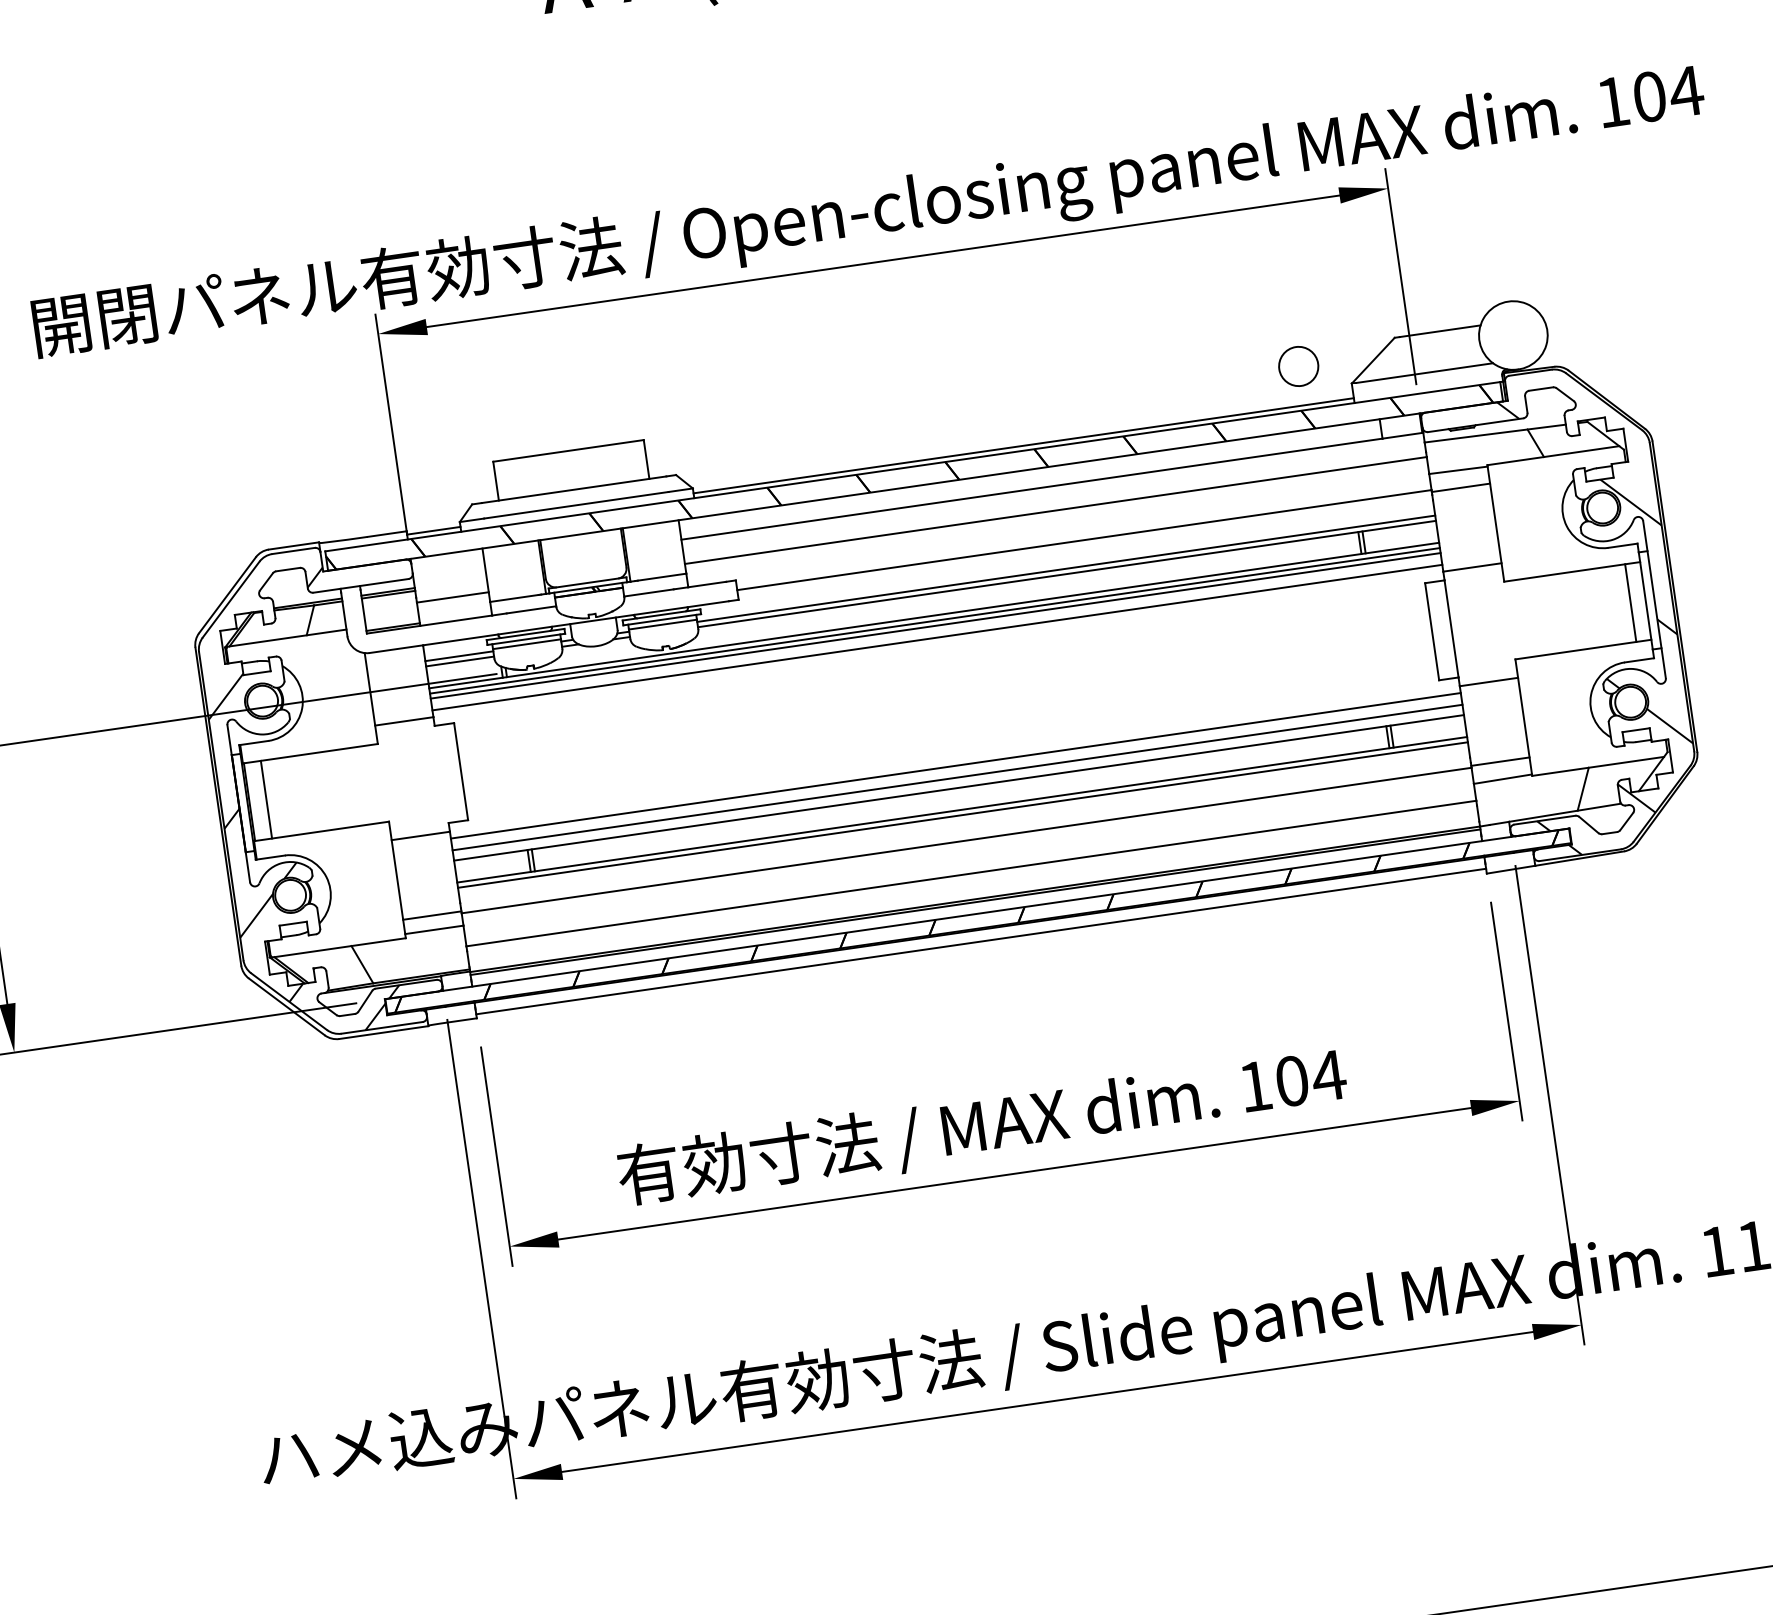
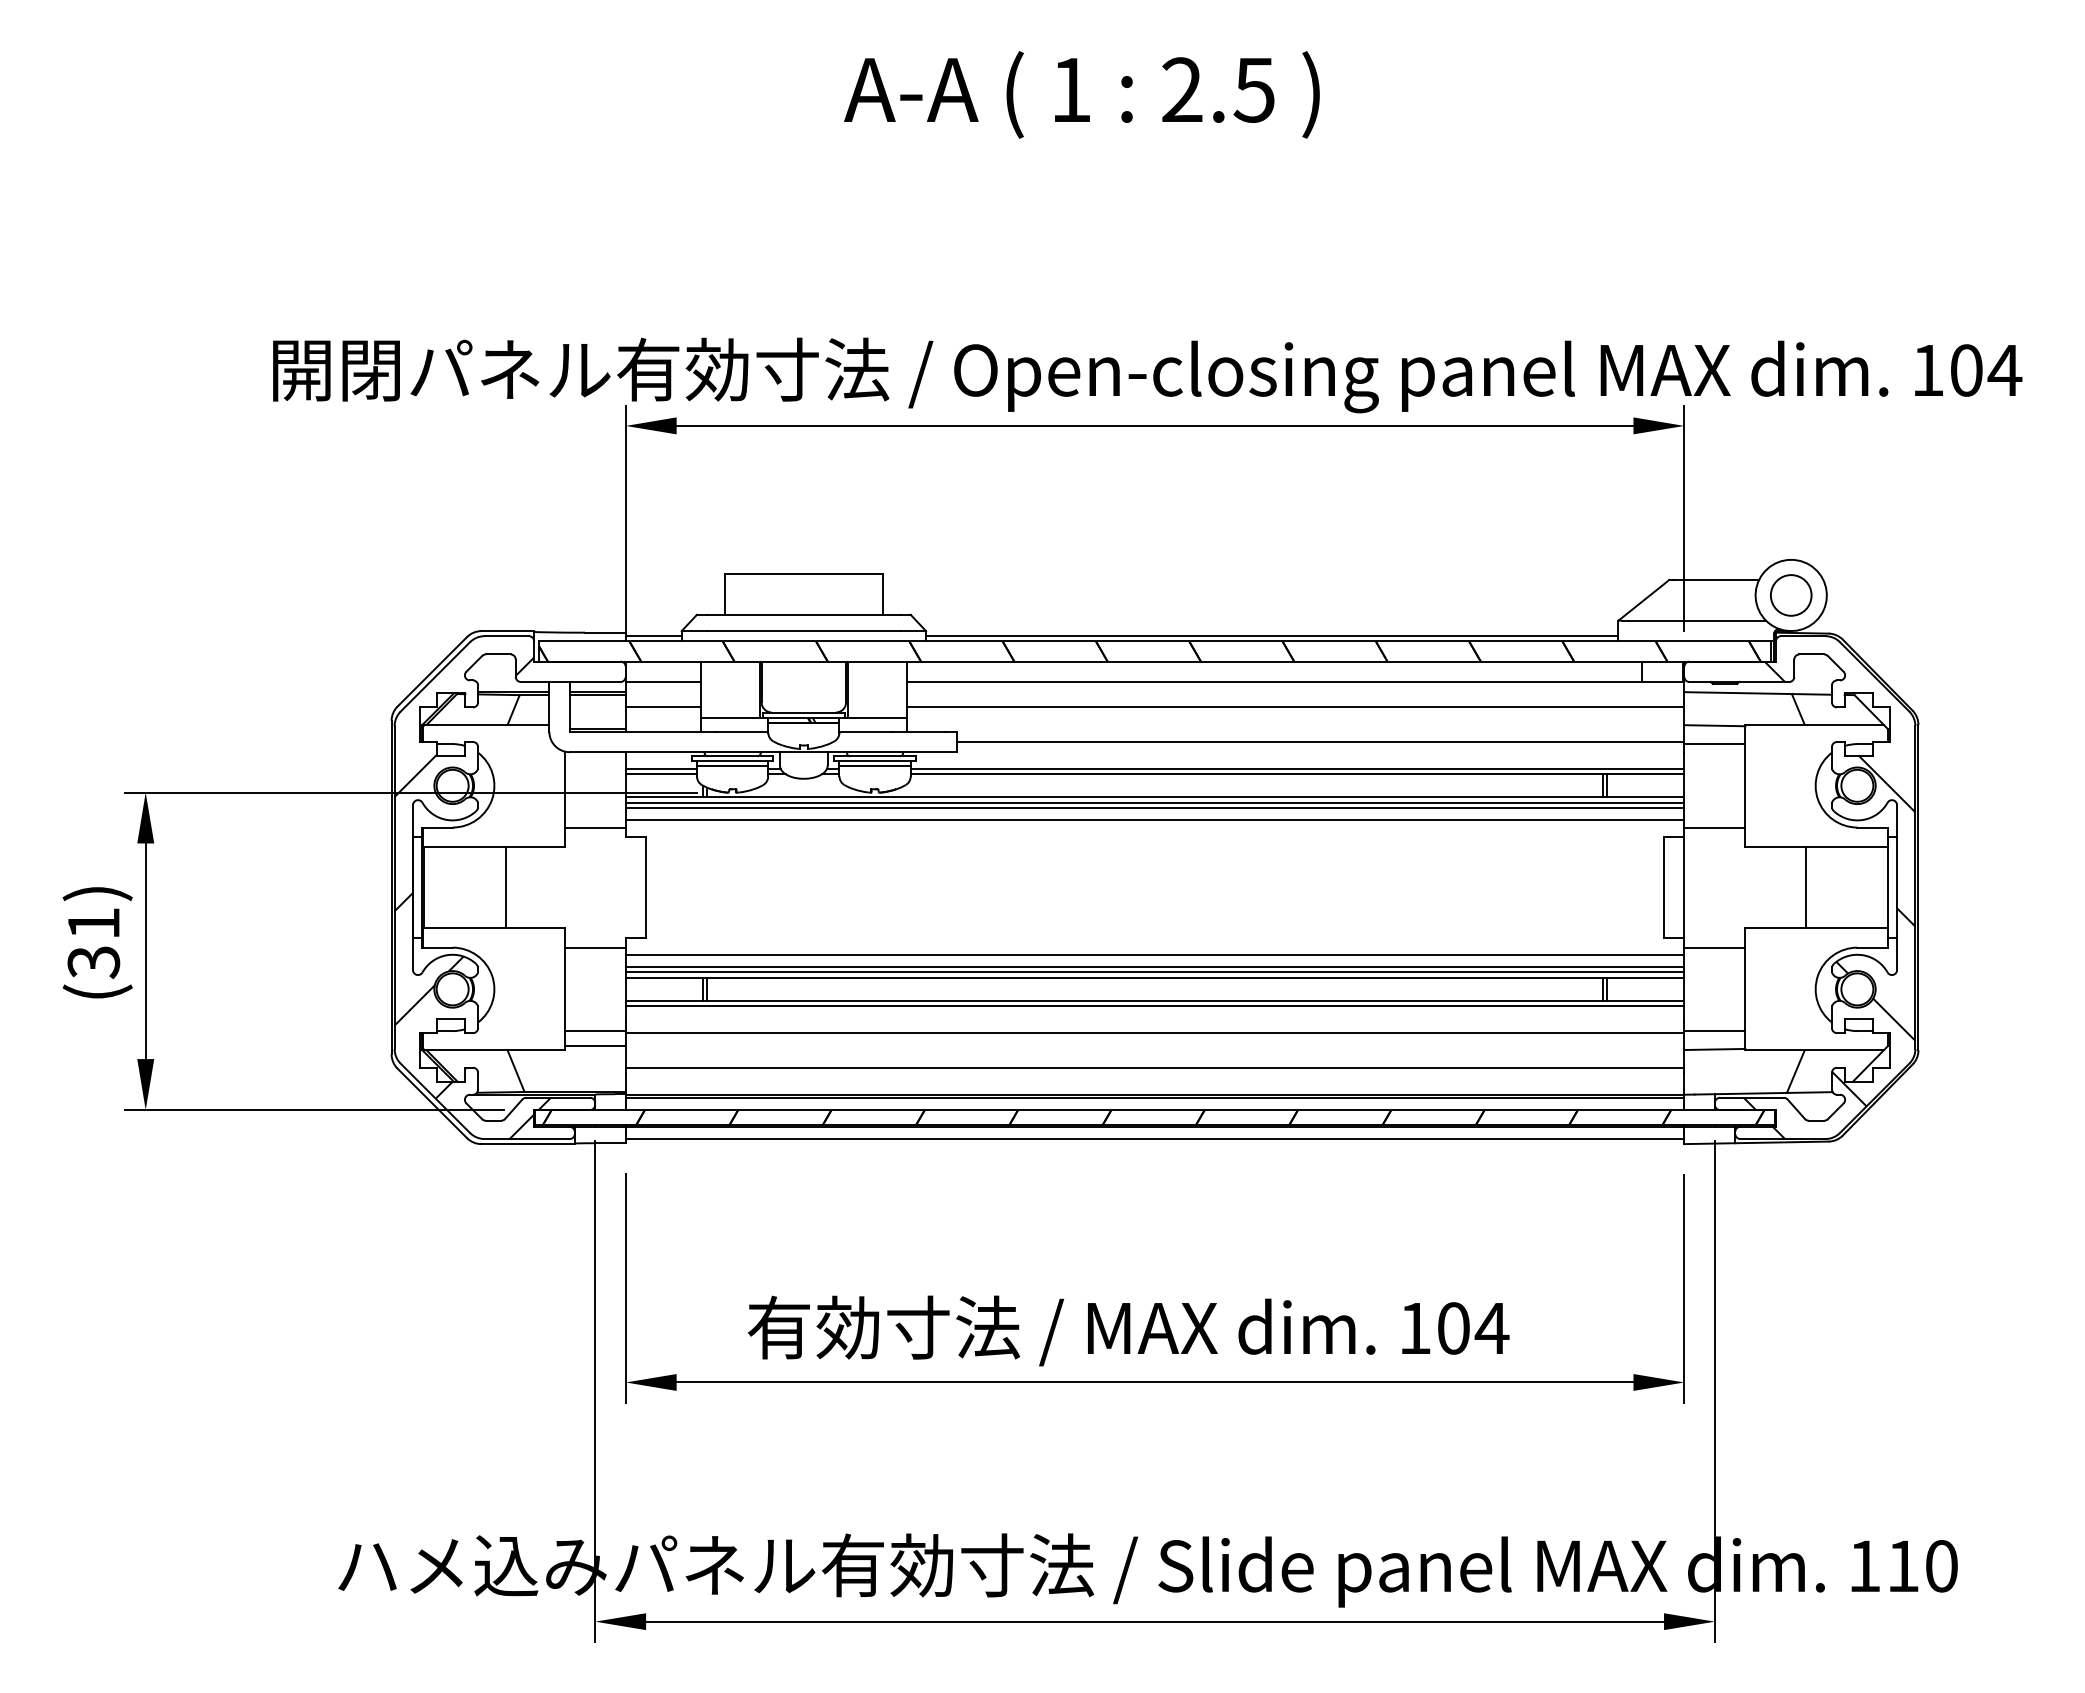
circle: (1298, 366) -> (1791, 595), moved
line: (449, 572) -> (663, 681), added
line: (1631, 602) -> (1806, 887), moved
line: (957, 782) -> (1154, 972), added
line: (266, 799) -> (506, 887), moved

